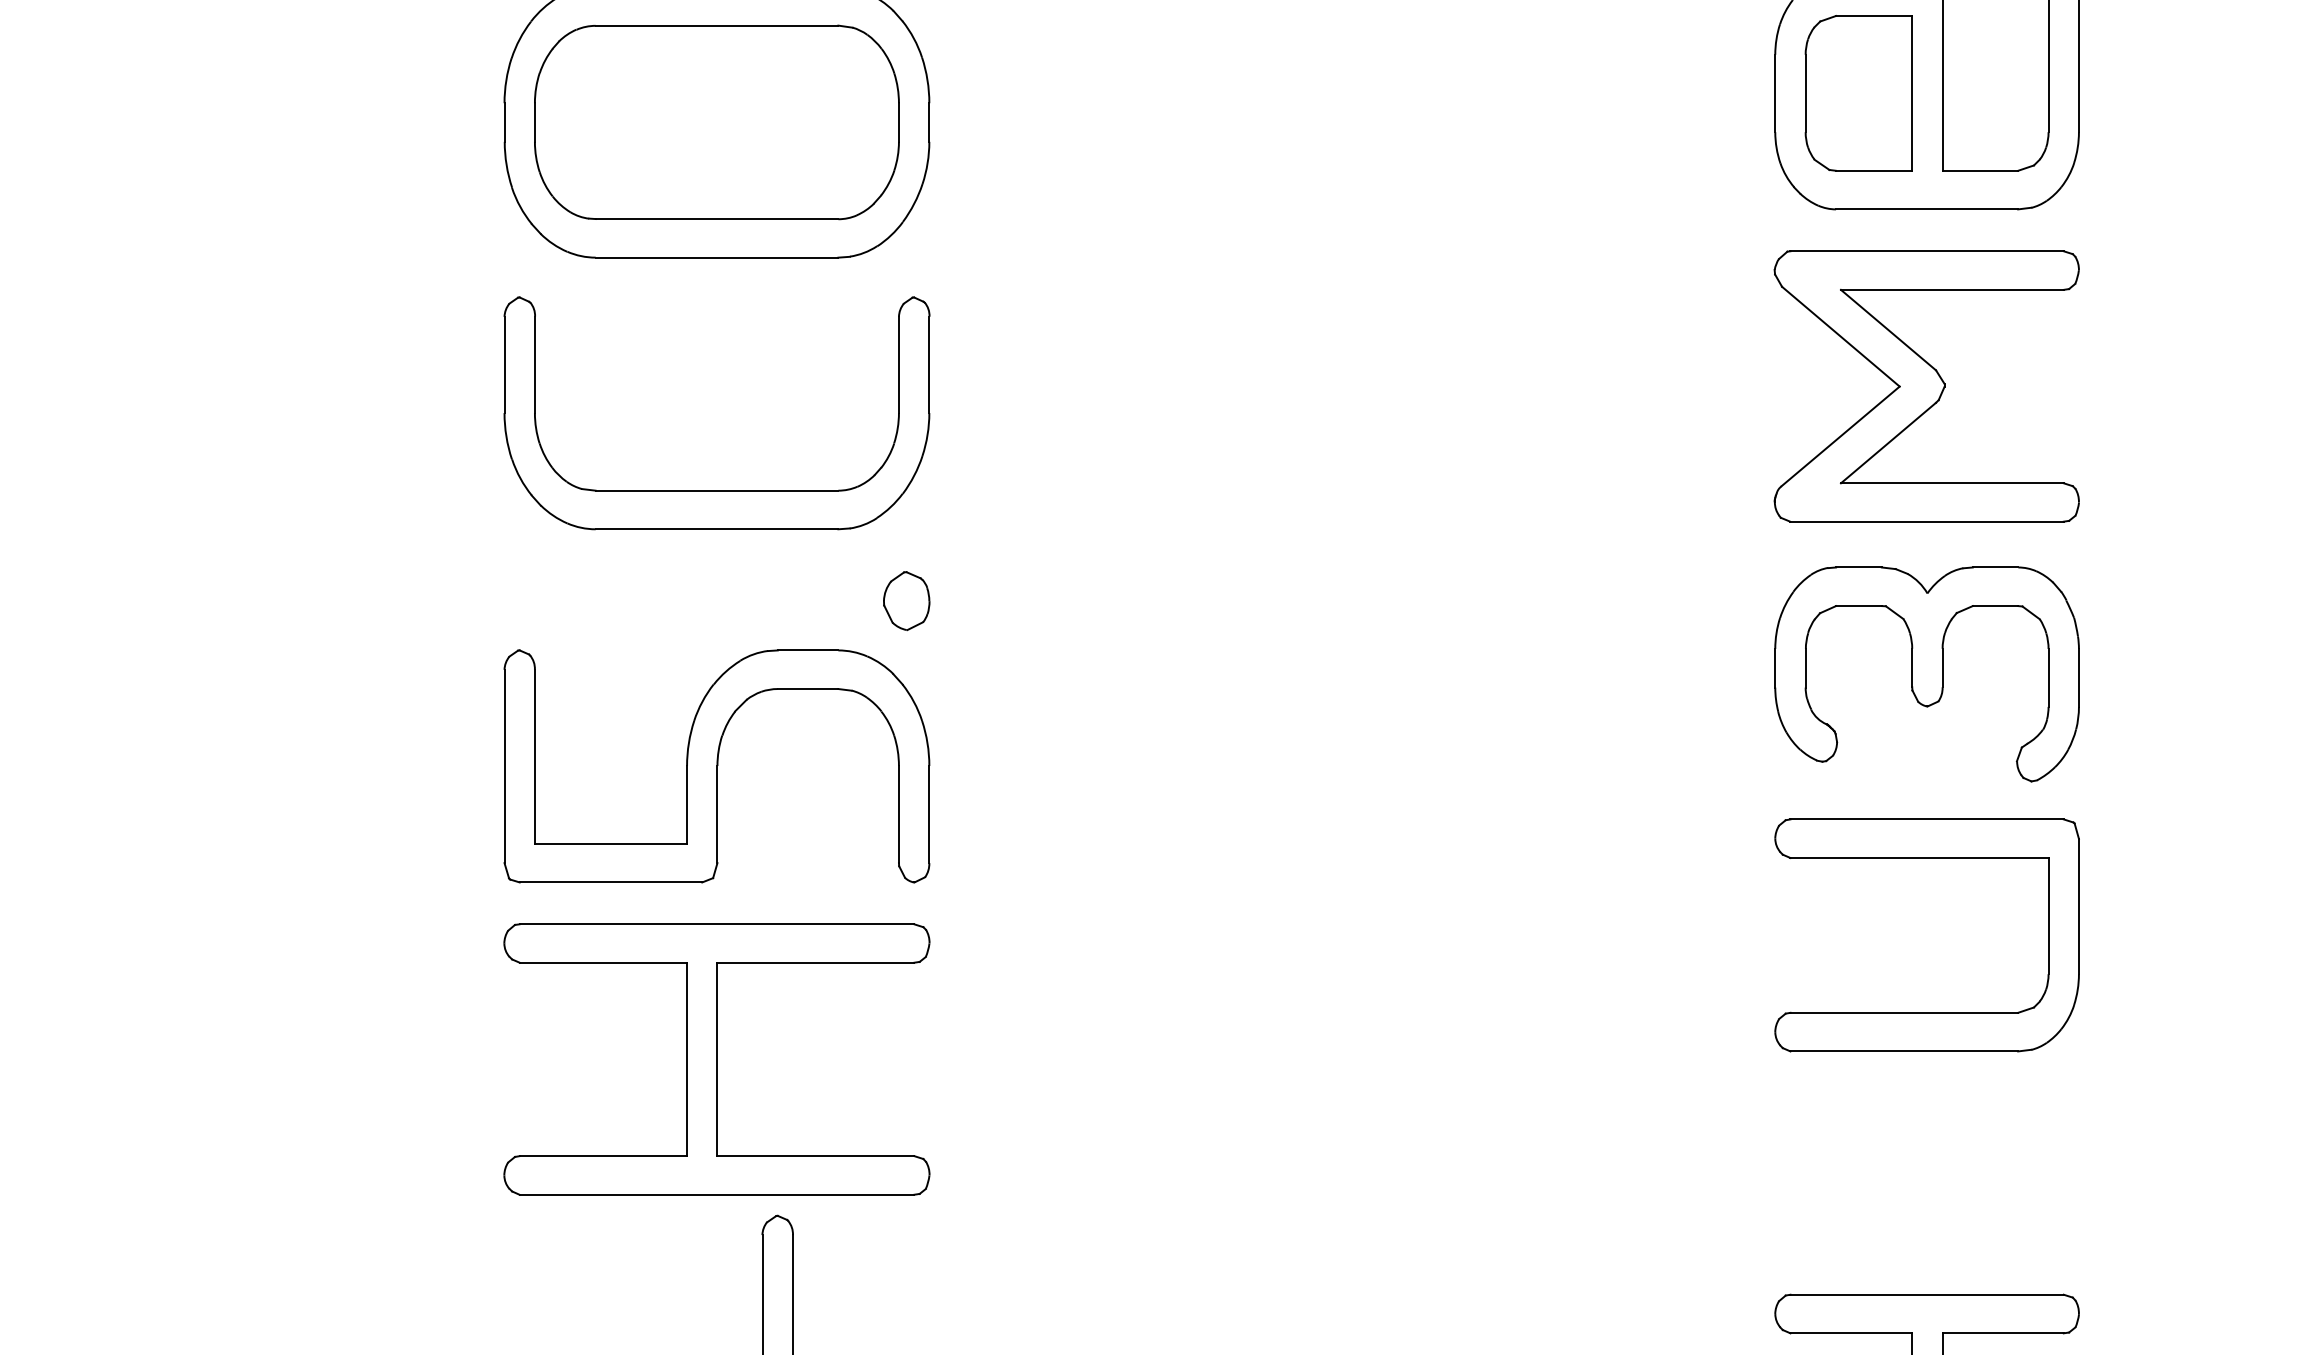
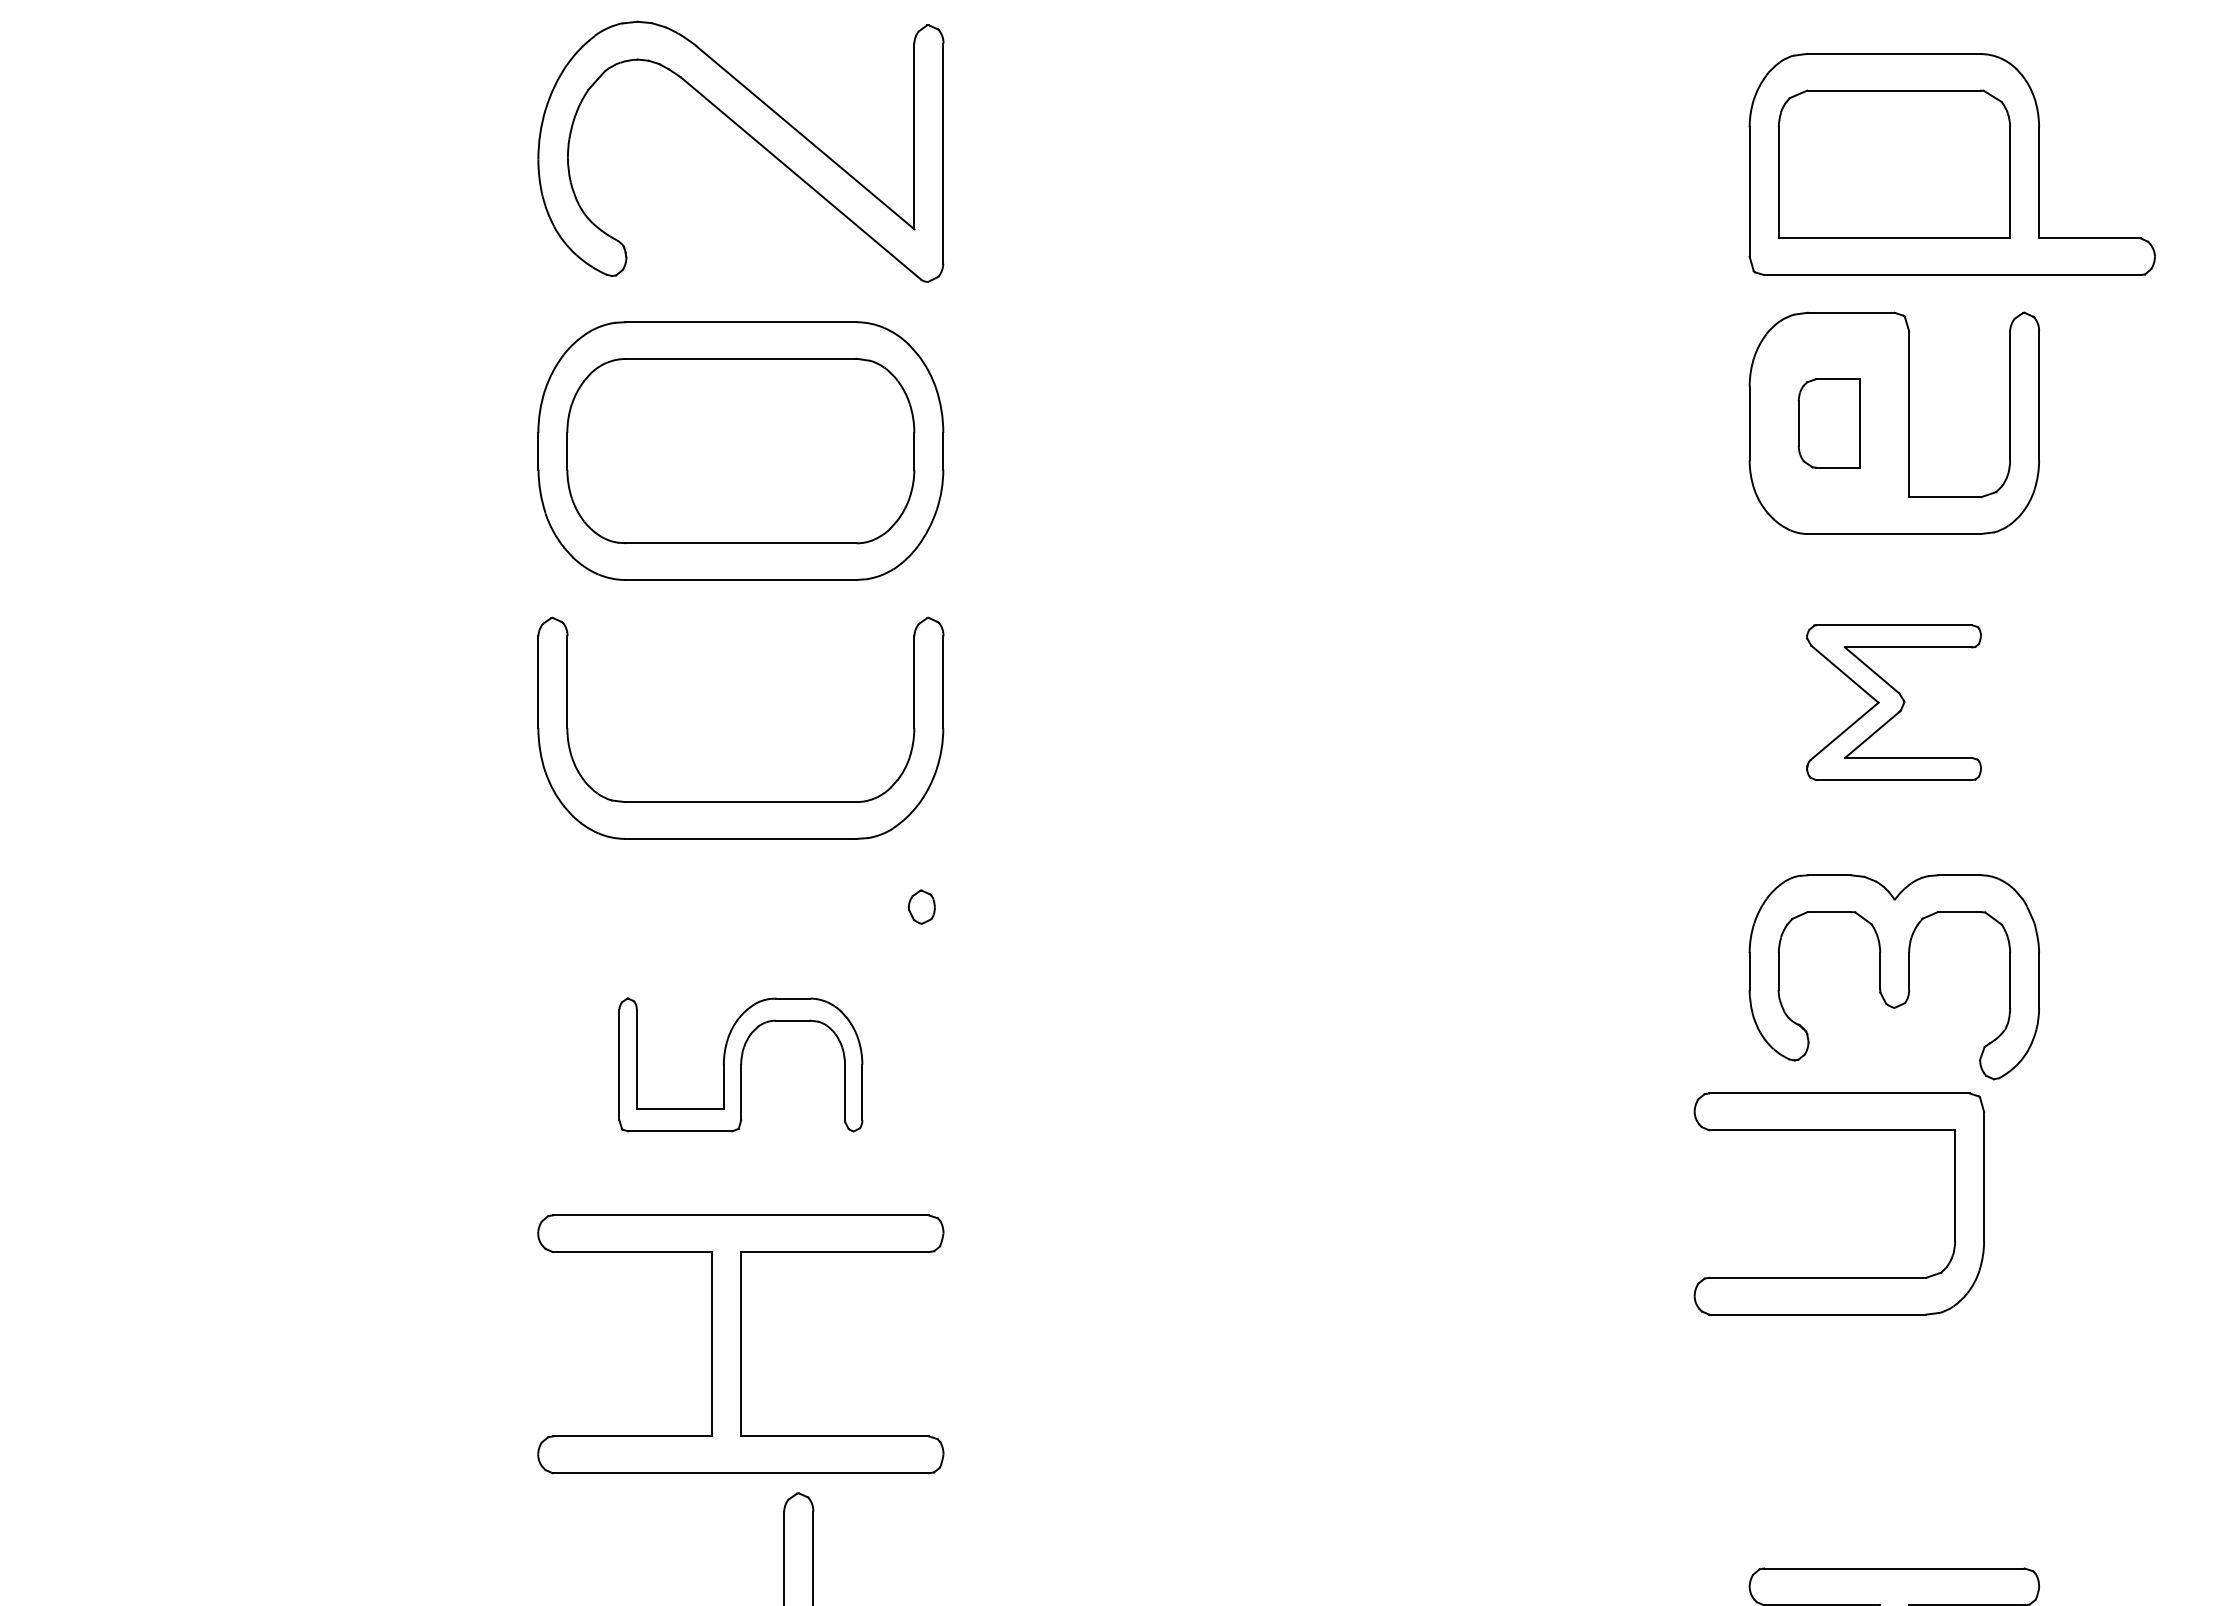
part: (1857, 93) -> (1828, 423), size x0.6
part: (1926, 386) -> (1893, 702), size x0.6
part: (906, 600) -> (921, 906), size x0.6
part: (716, 765) -> (740, 1064), size x0.6
part: (1927, 858) -> (1839, 1130), moved

